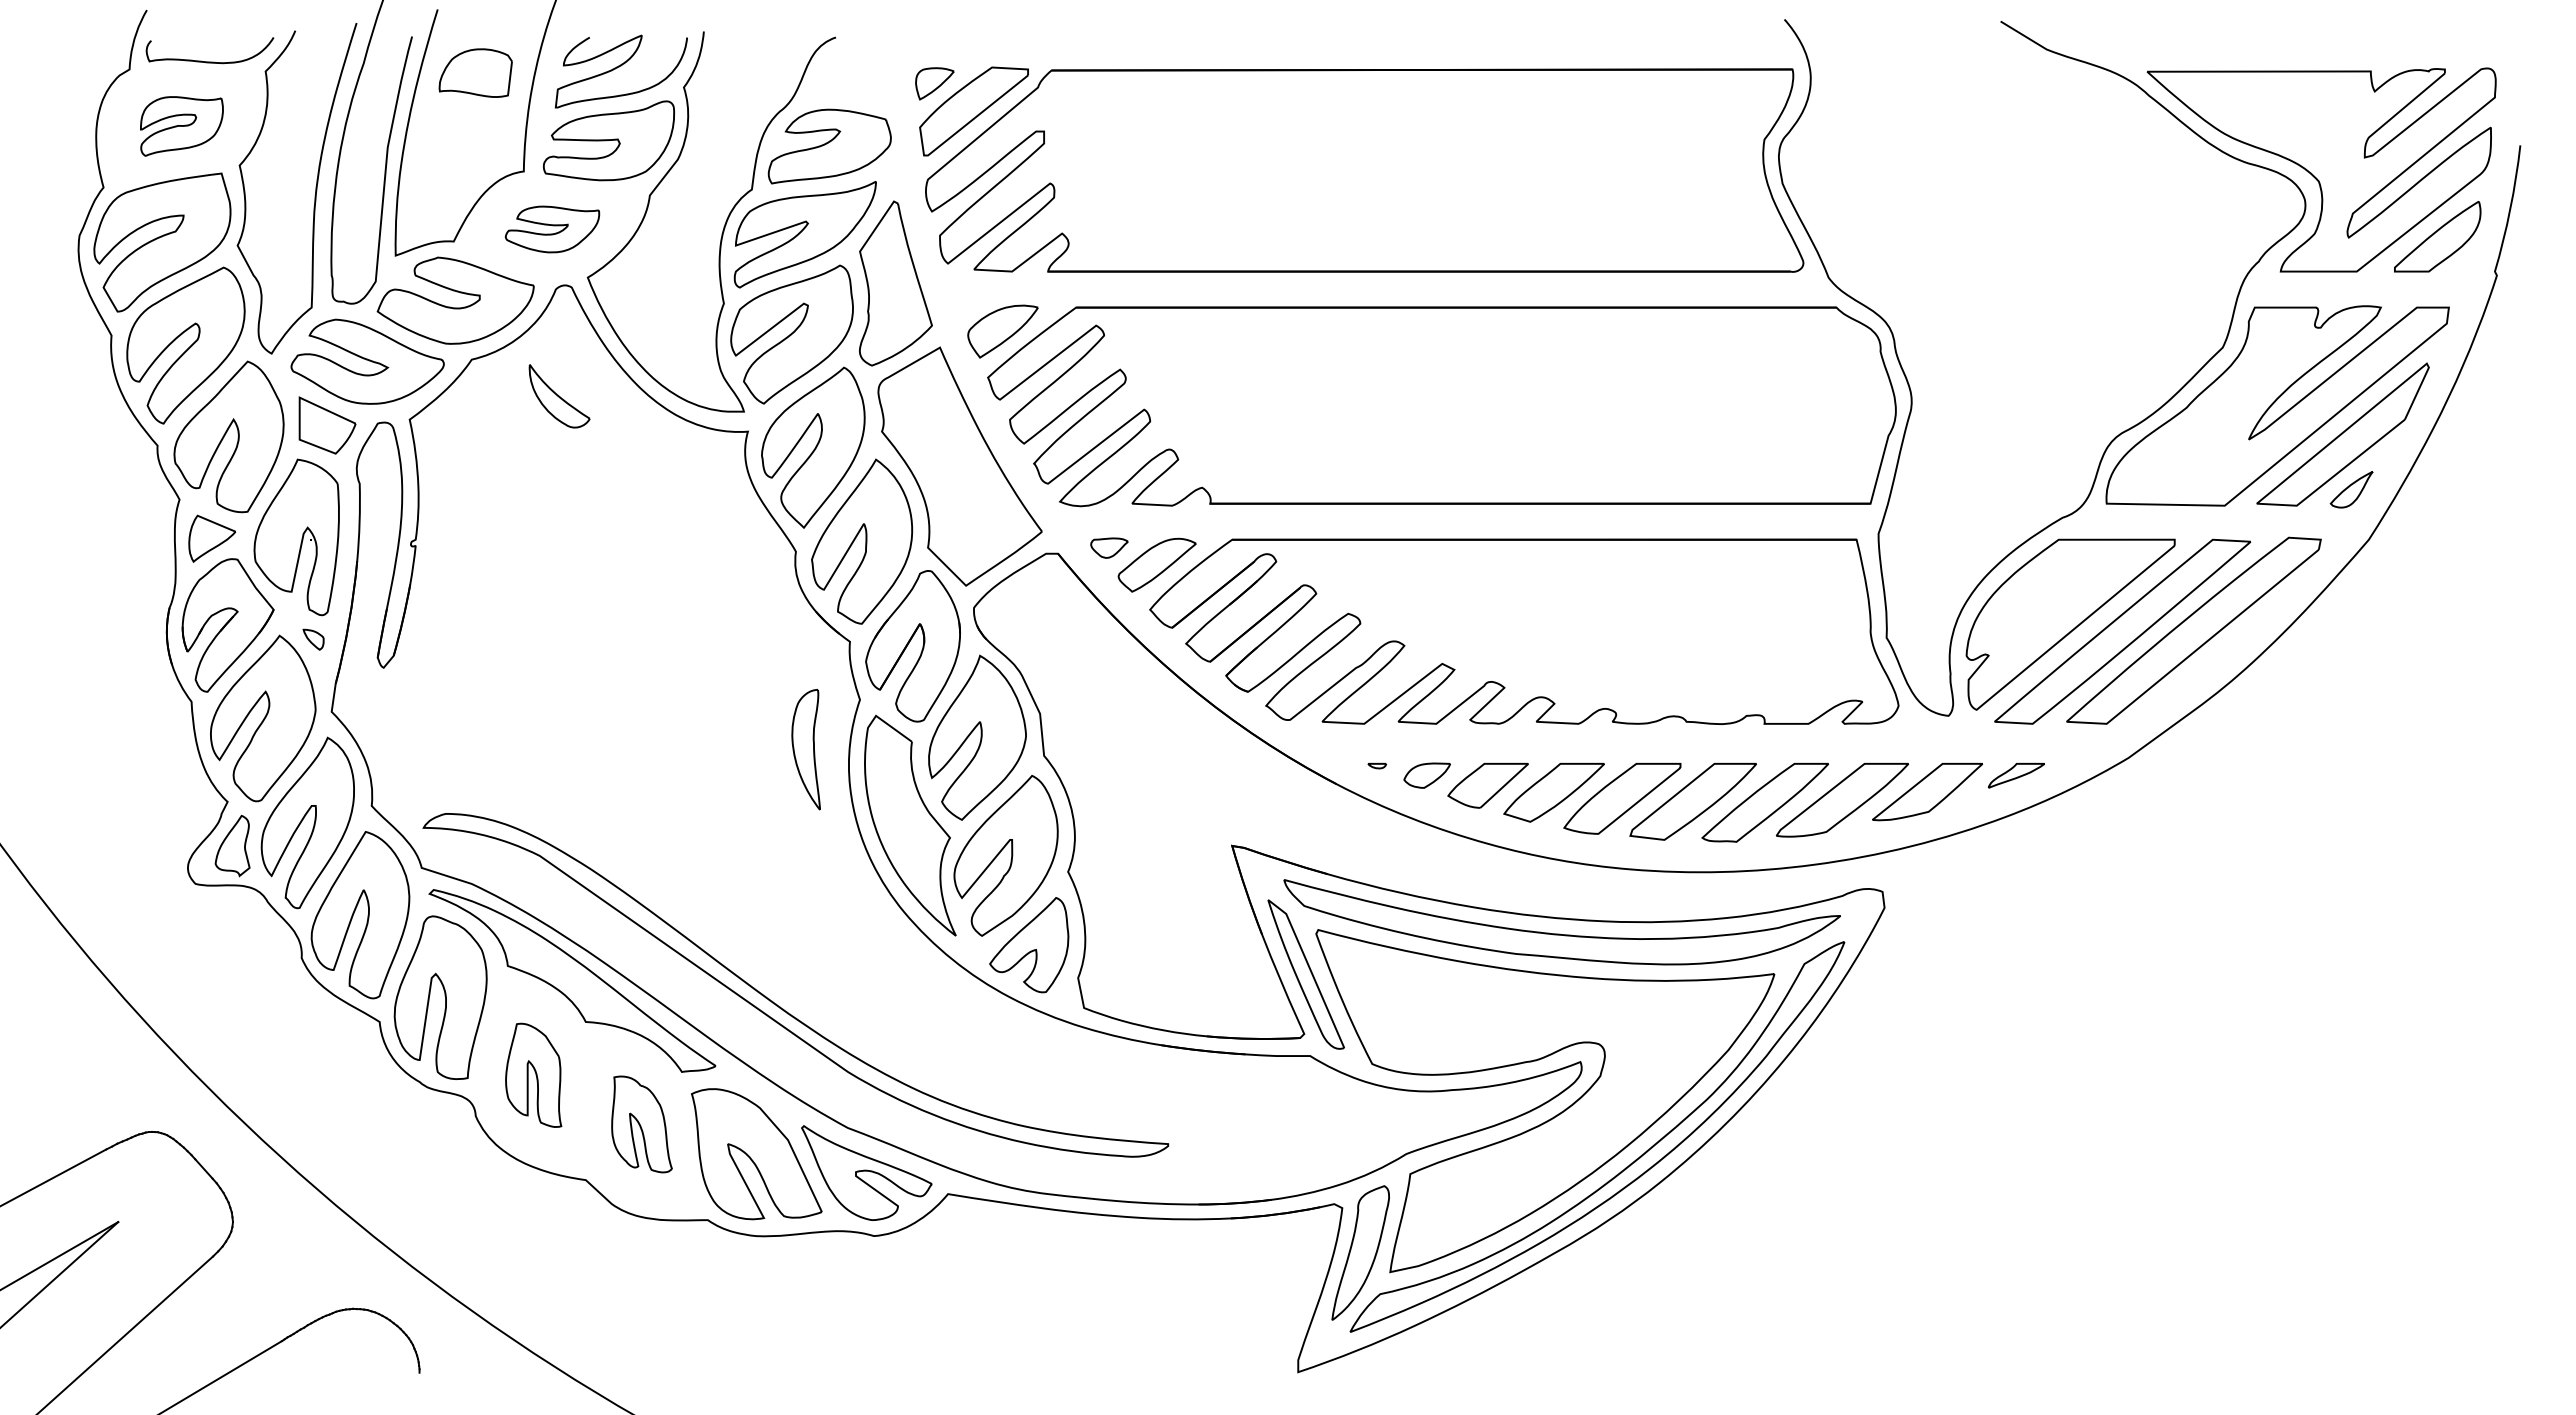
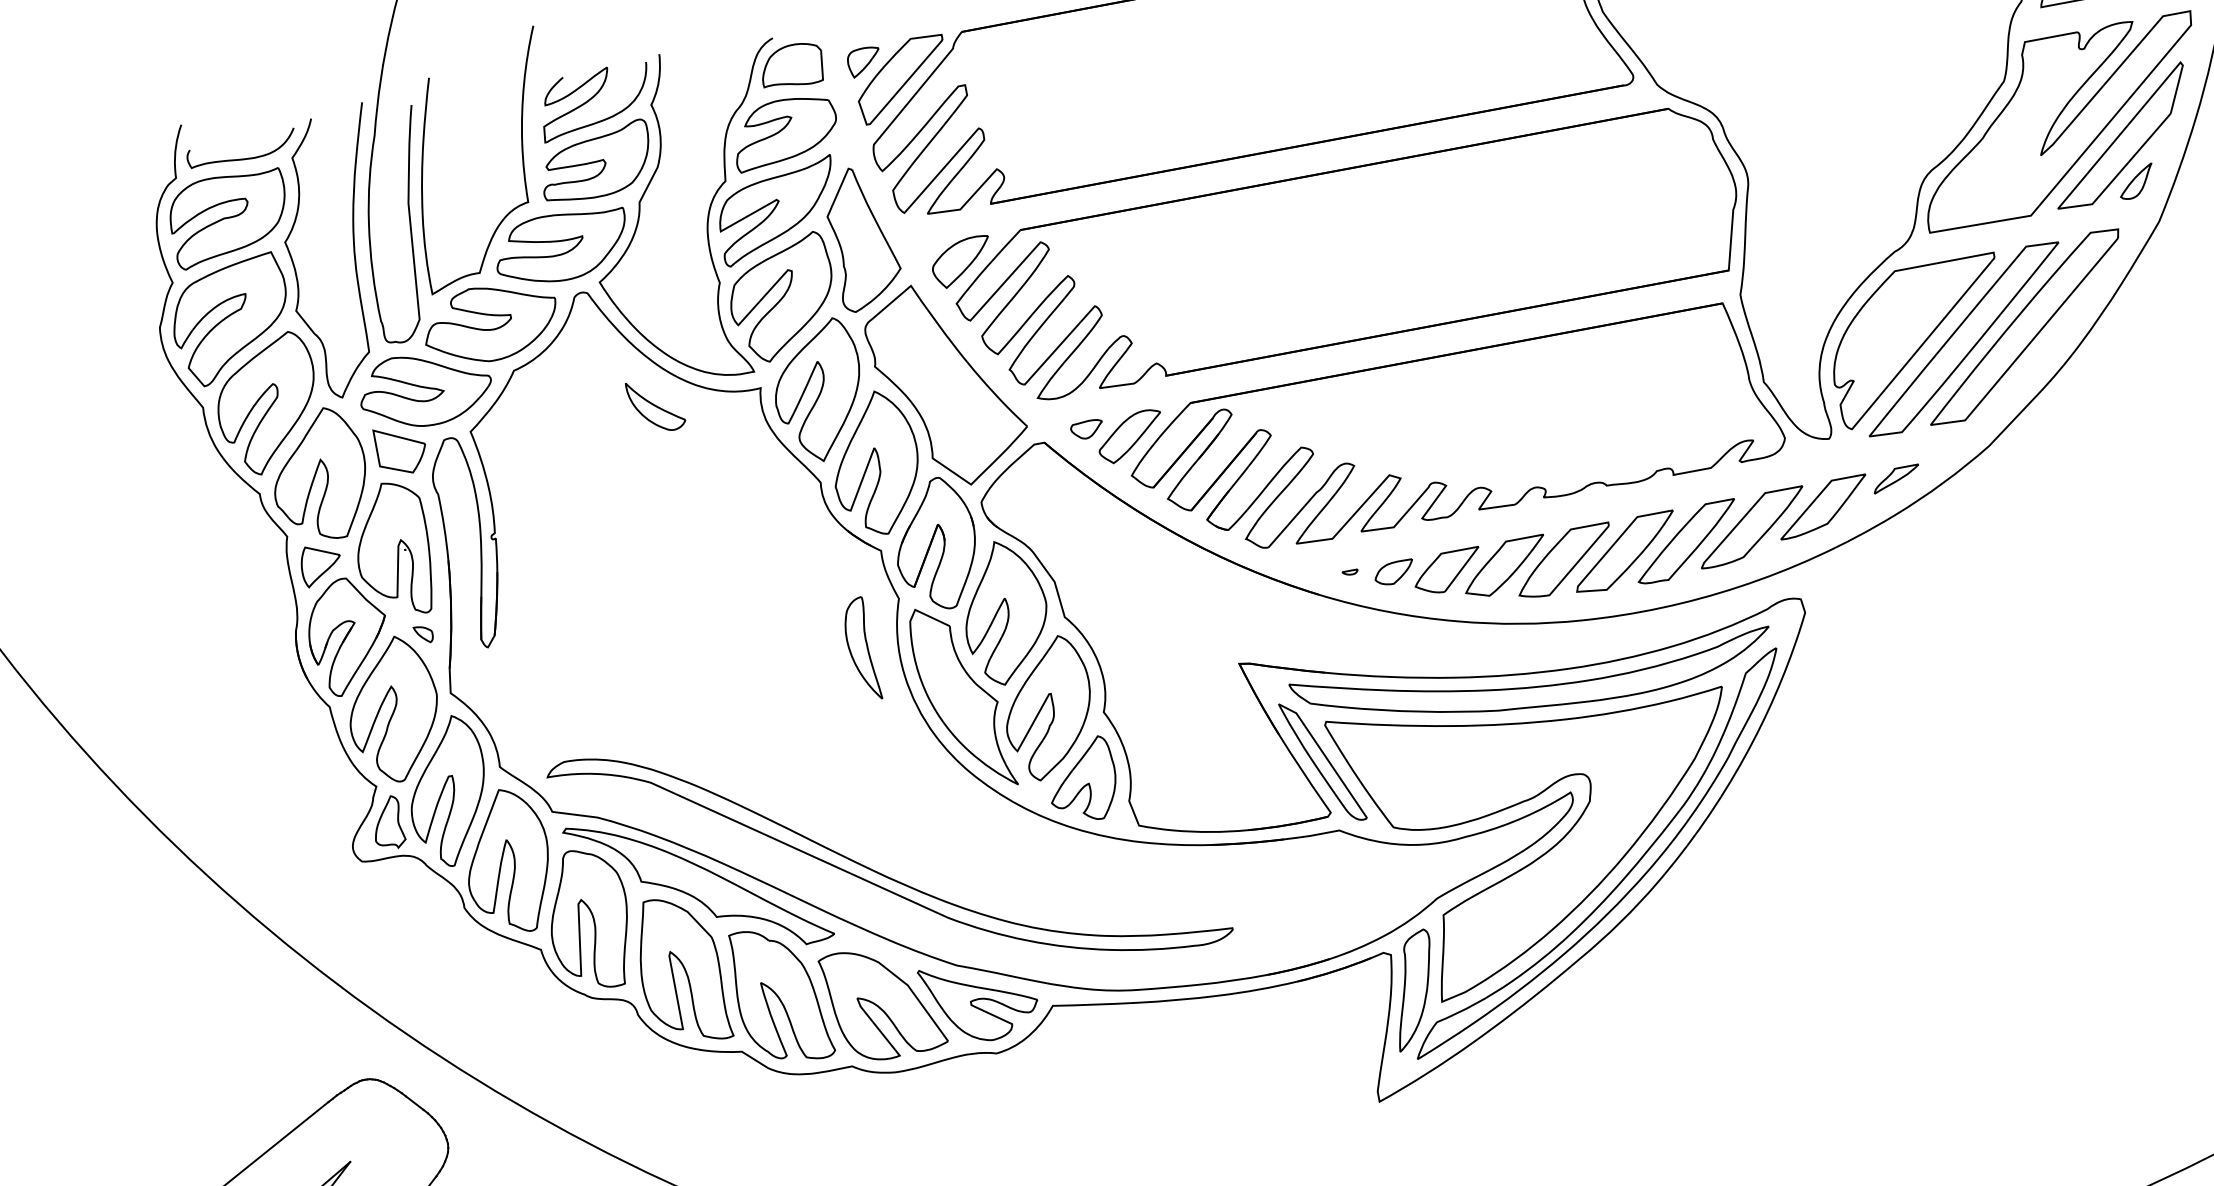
part: (475, 72) -> (791, 65), moved
part: (181, 126) -> (229, 218), size x1.67
part: (552, 229) -> (561, 247), size x1.67
part: (559, 396) -> (656, 405), moved
part: (533, 1075) -> (680, 970), size x1.67
part: (641, 1124) -> (780, 995), size x1.67

